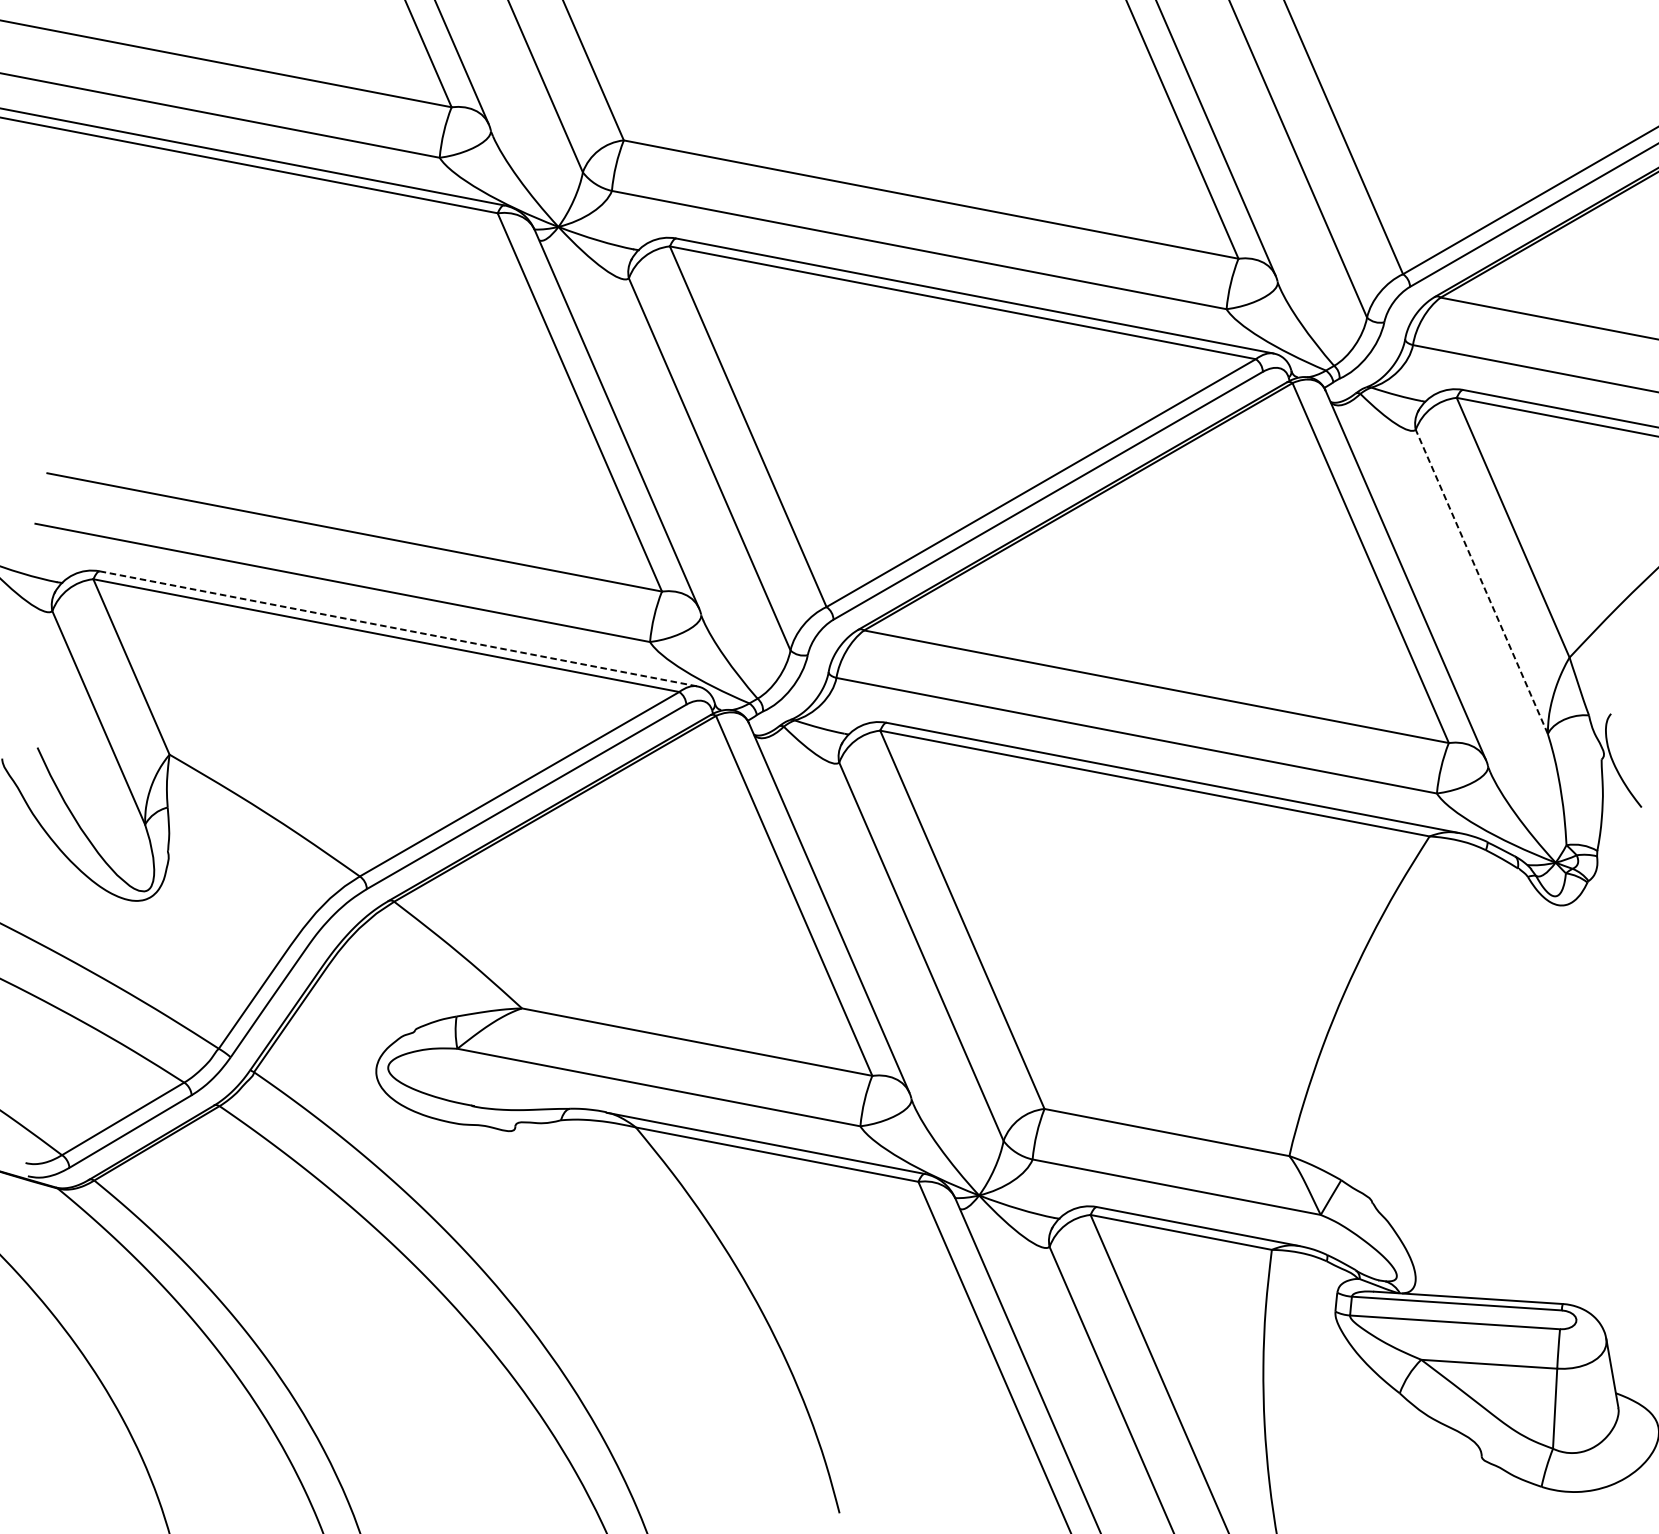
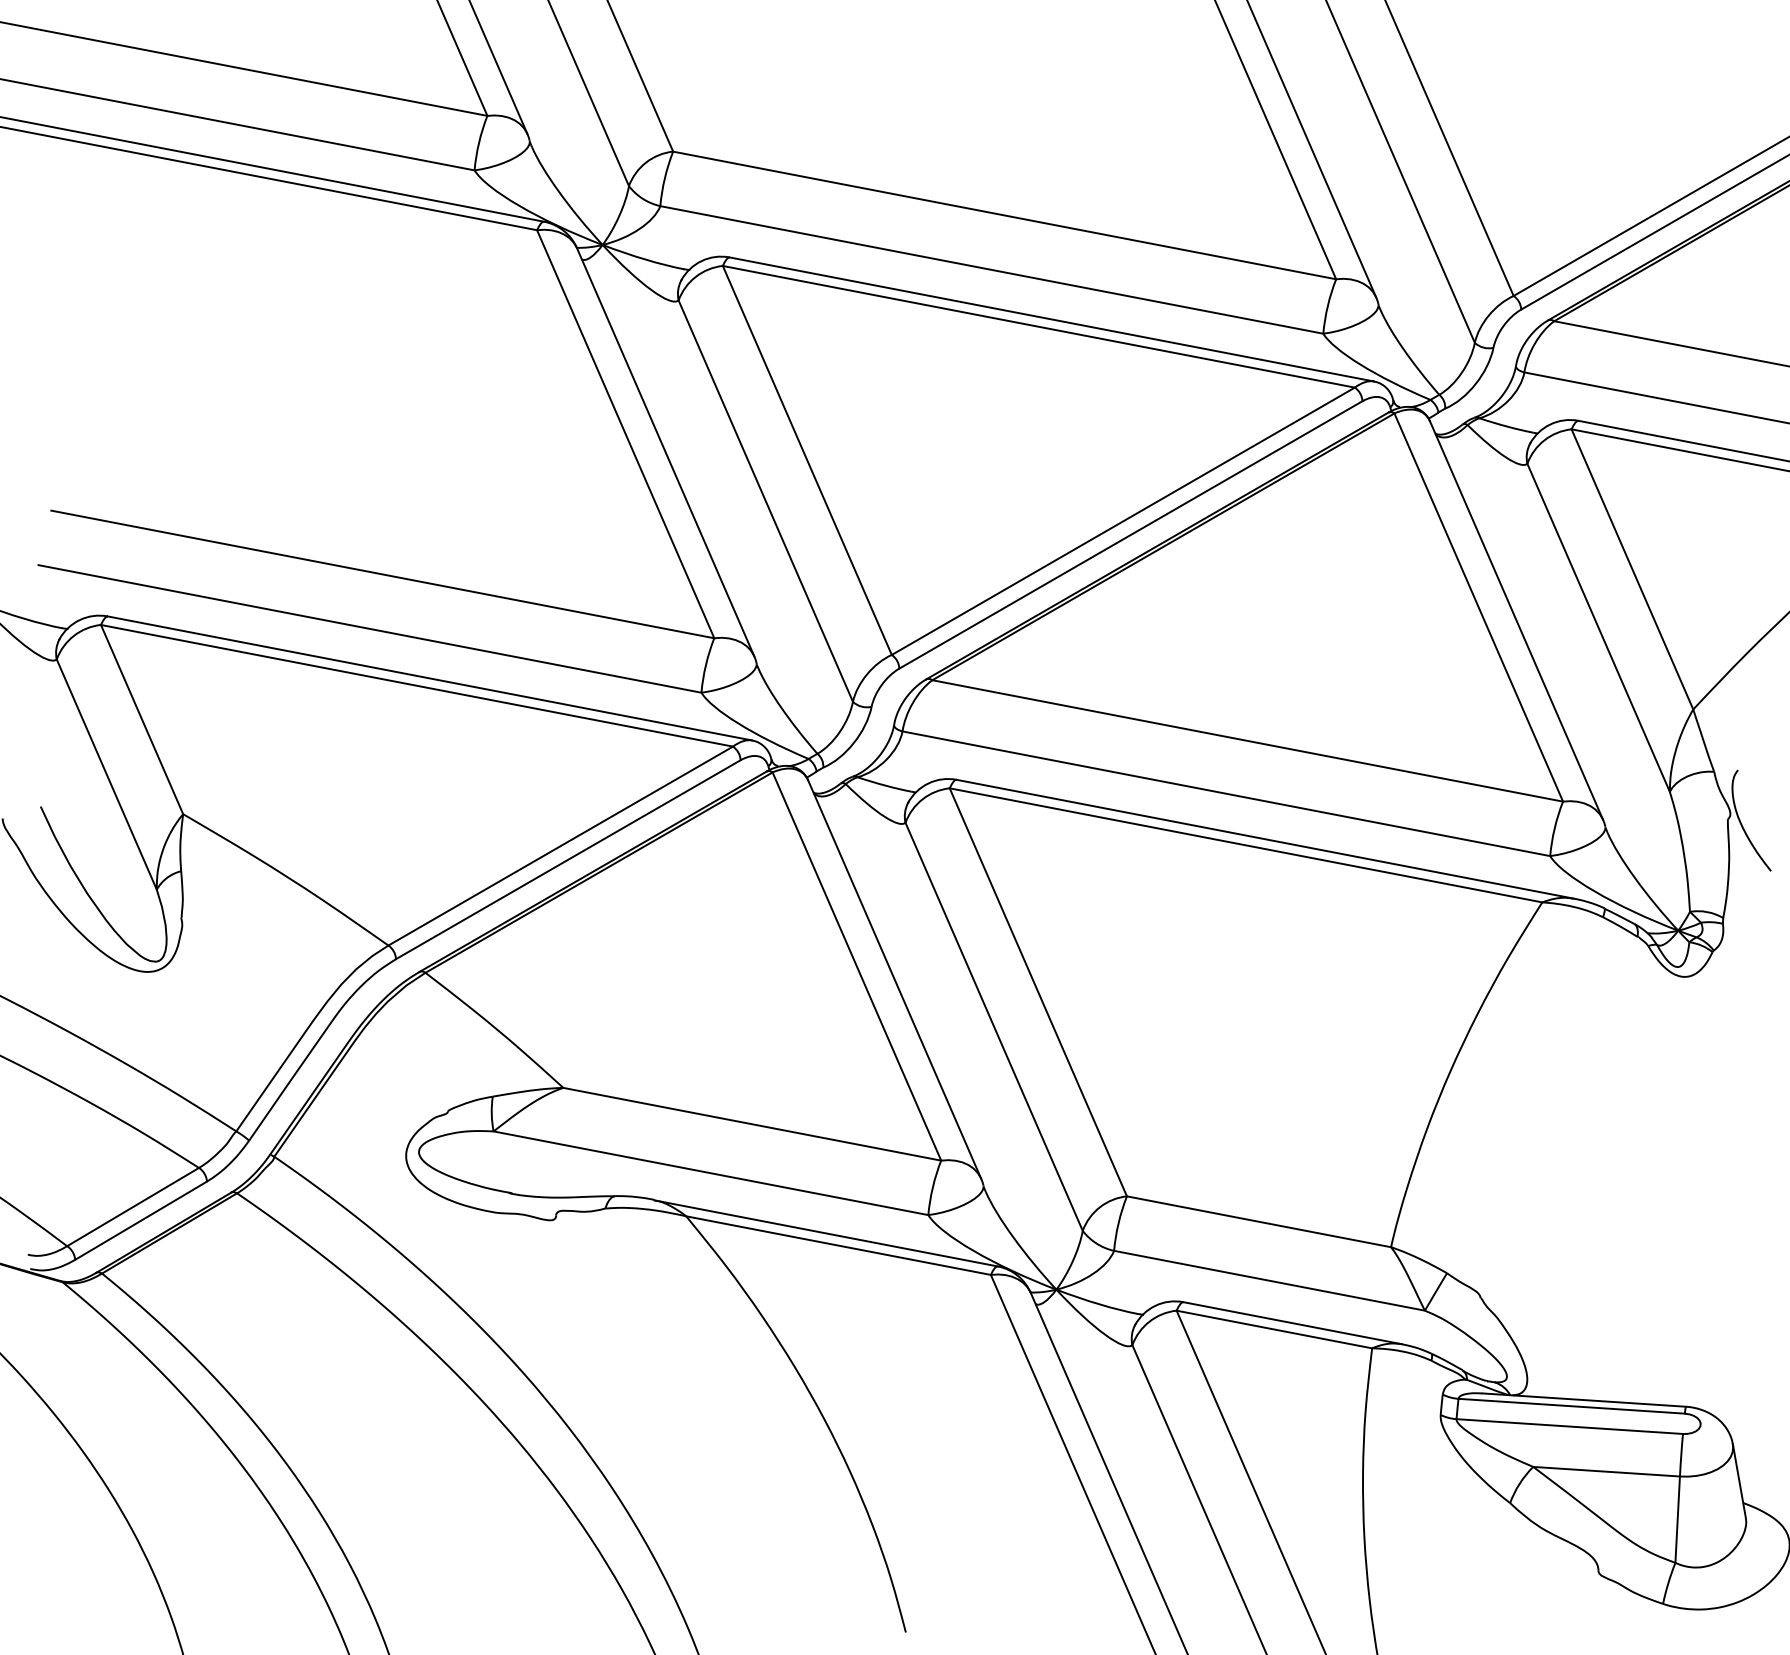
line: (1481, 581) -> (1598, 627), dashed -> solid
line: (397, 628) -> (429, 678), dashed -> solid

